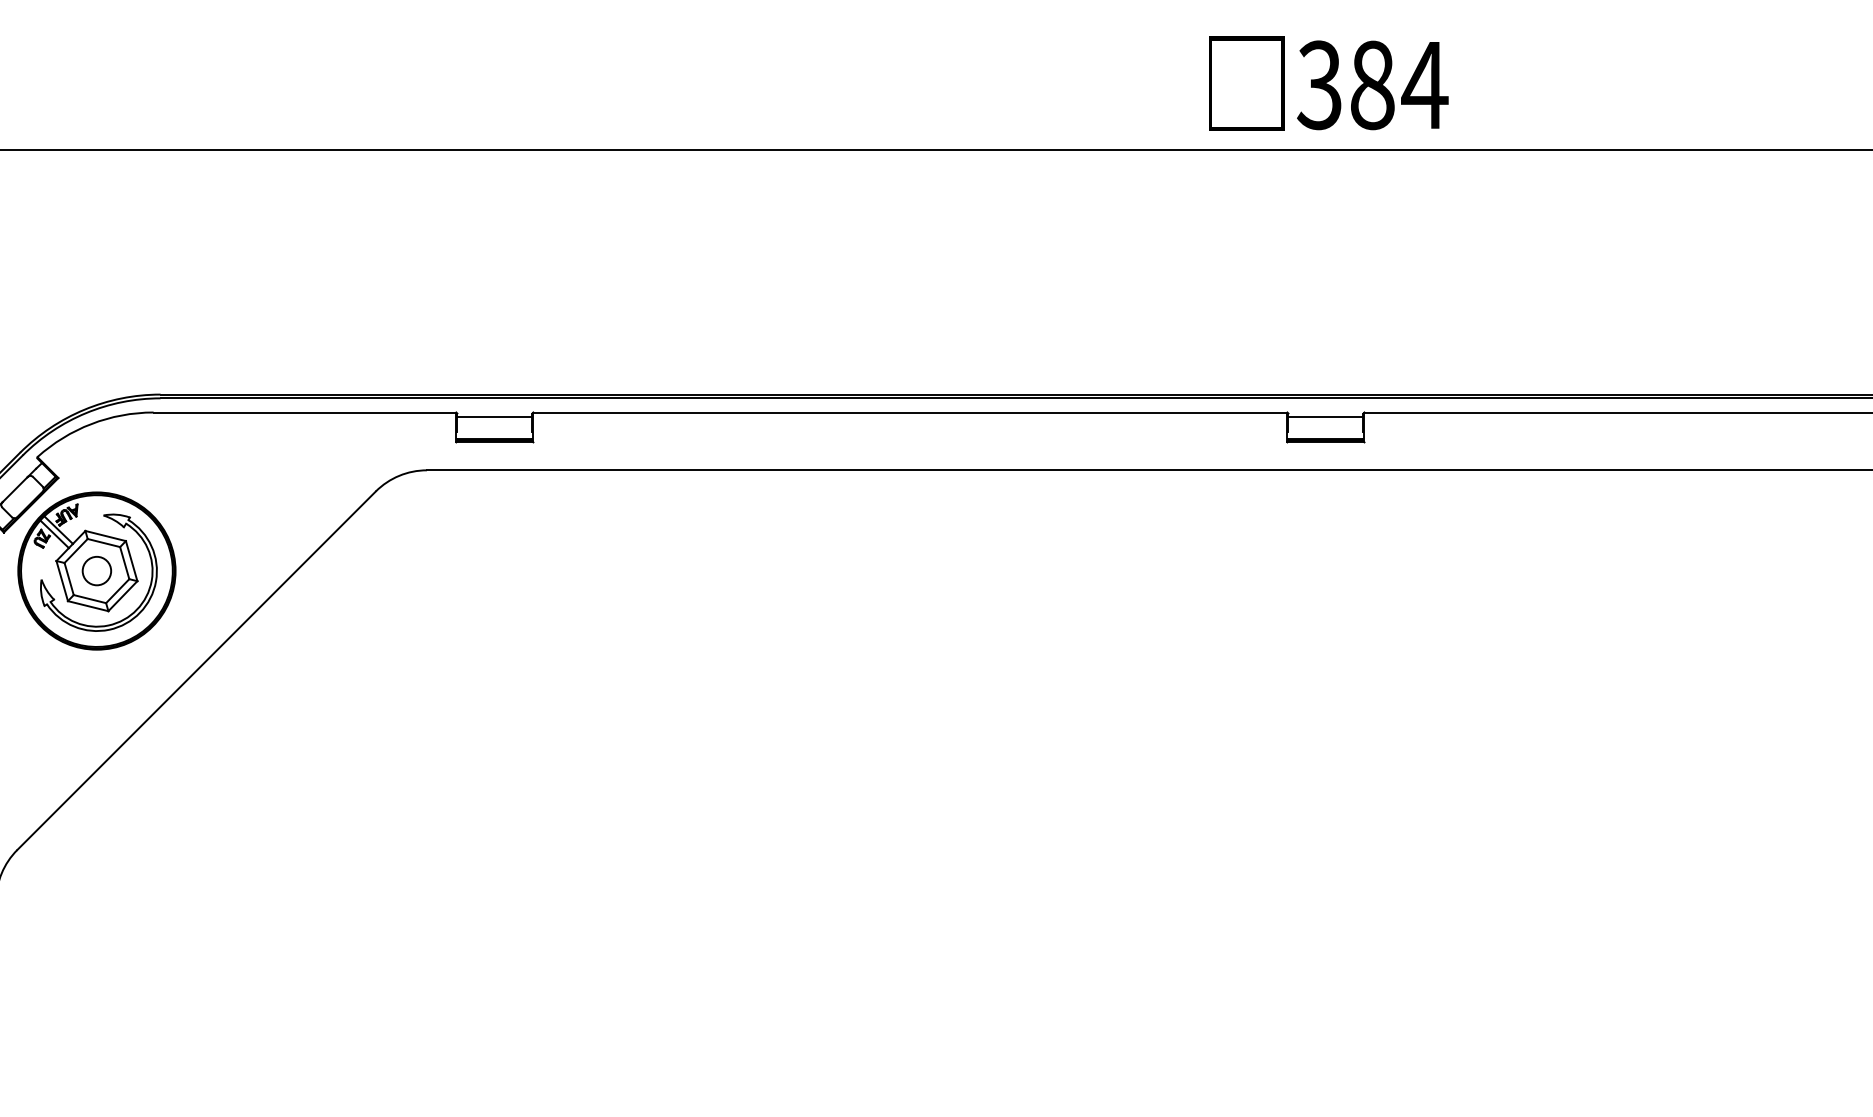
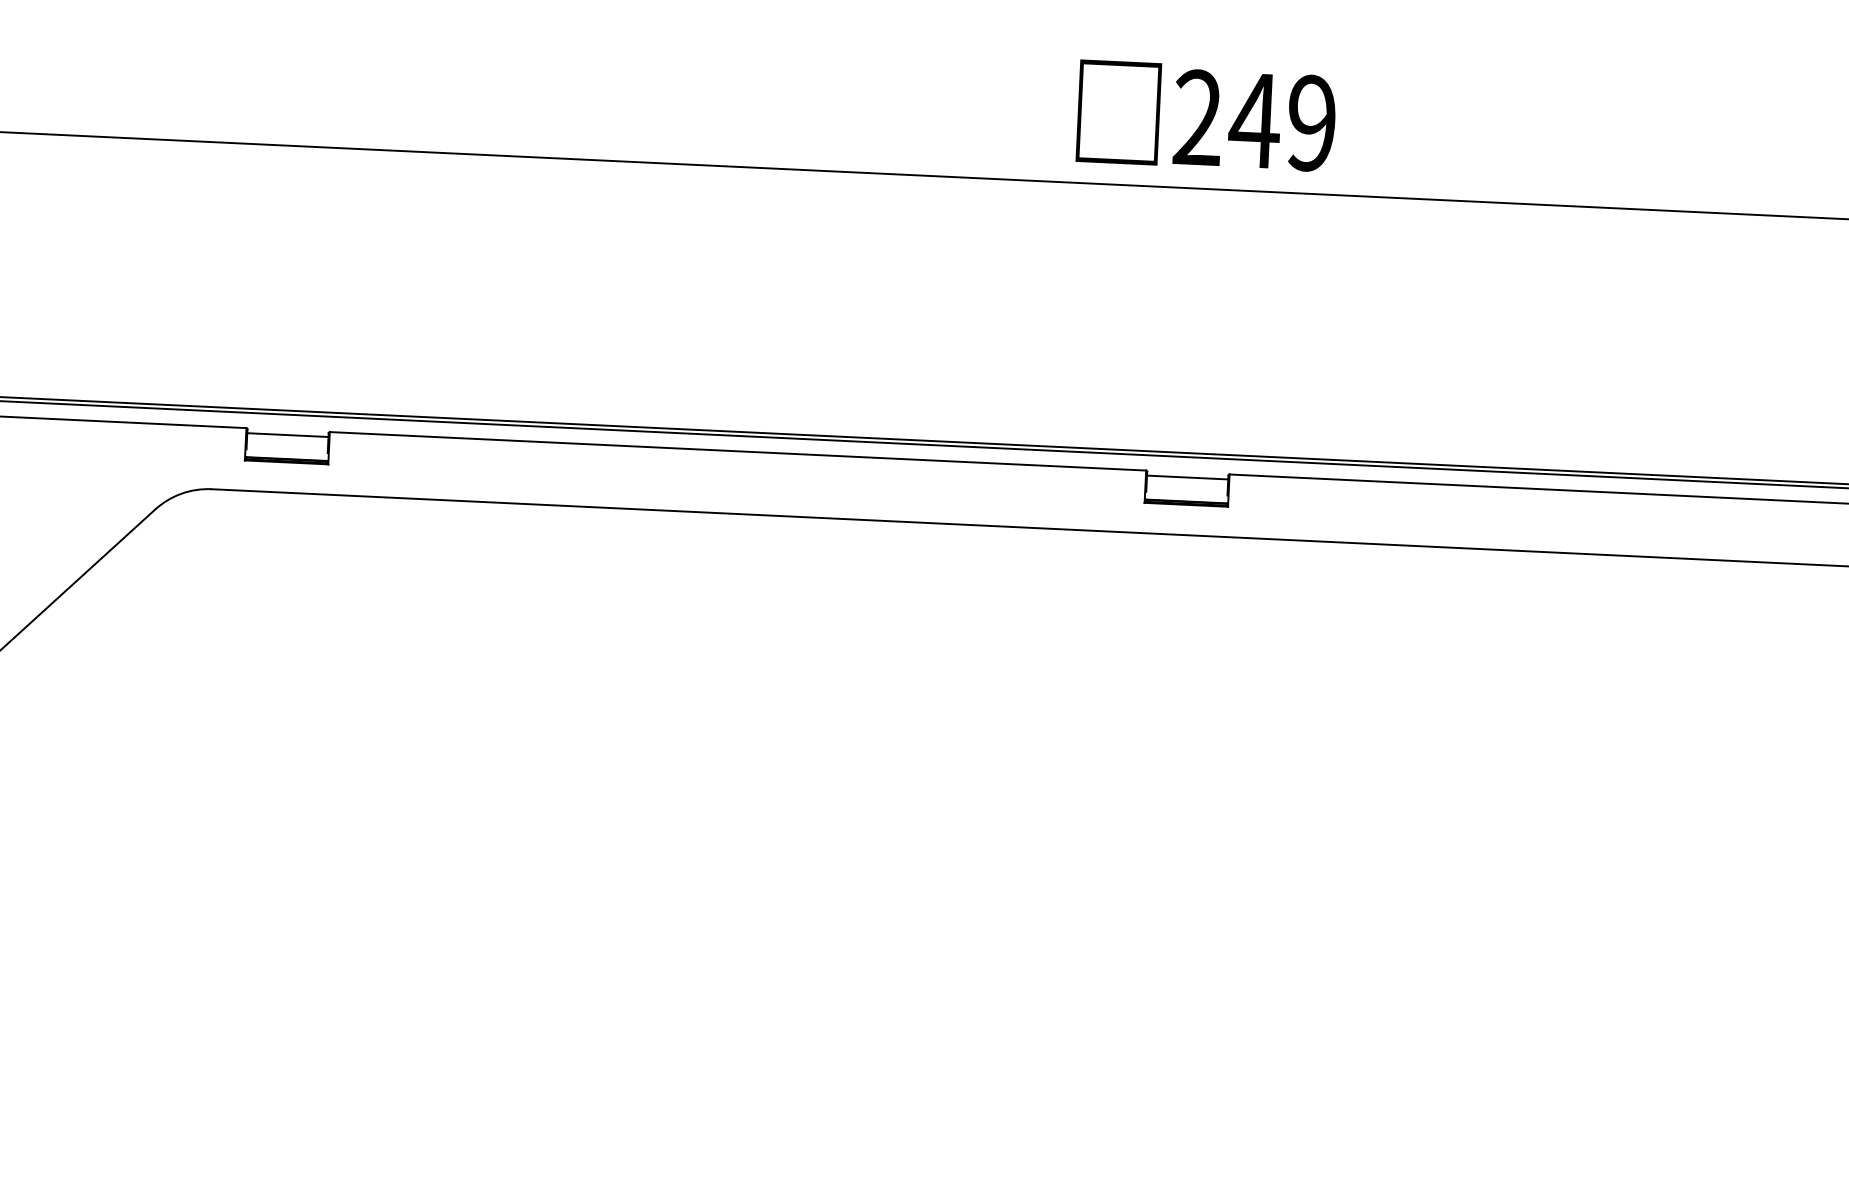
text: (1372, 85) -> (1254, 120), 384 -> 249

